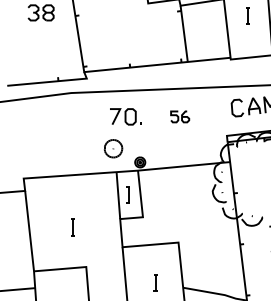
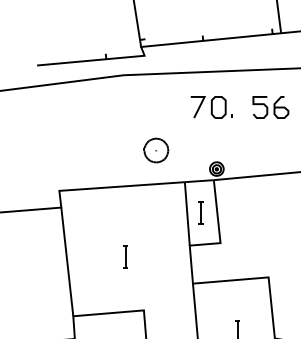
part: (125, 116) -> (211, 106), moved
part: (179, 116) -> (269, 106), size x1.43
part: (113, 148) -> (156, 150), moved

